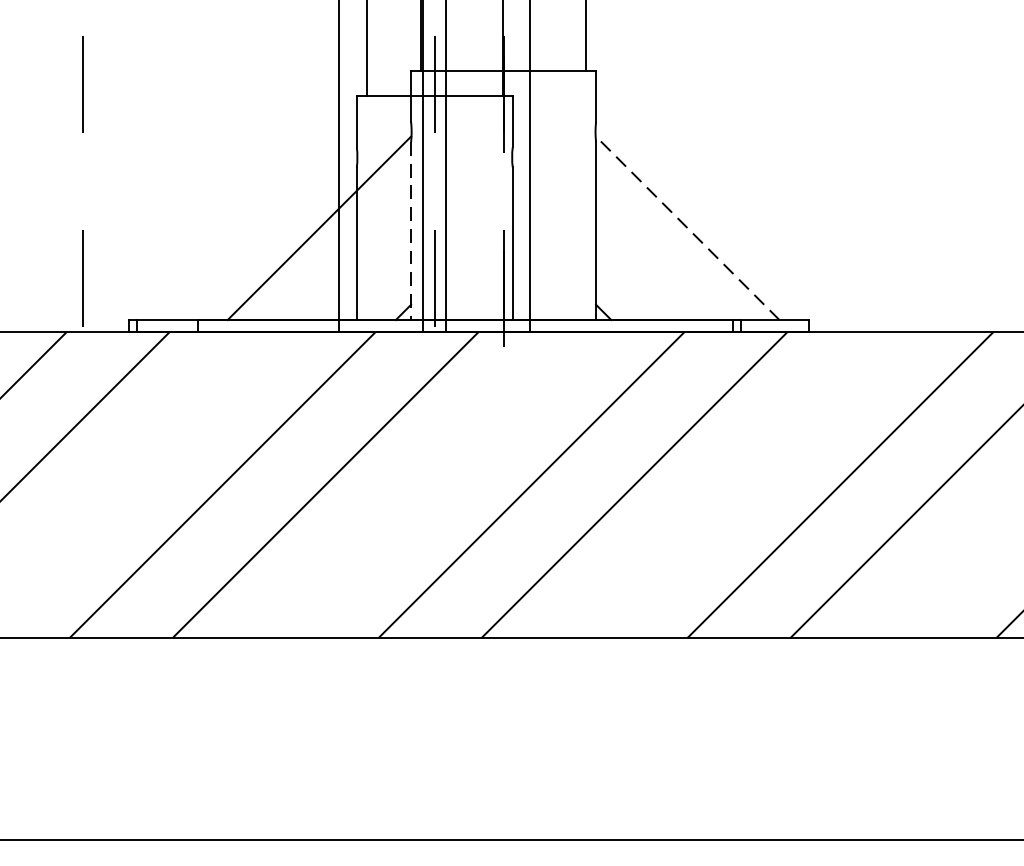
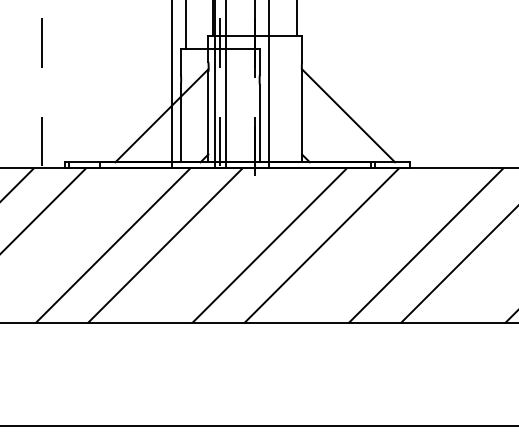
line: (687, 227) -> (348, 115), dashed -> solid
line: (411, 231) -> (208, 117), dashed -> solid

